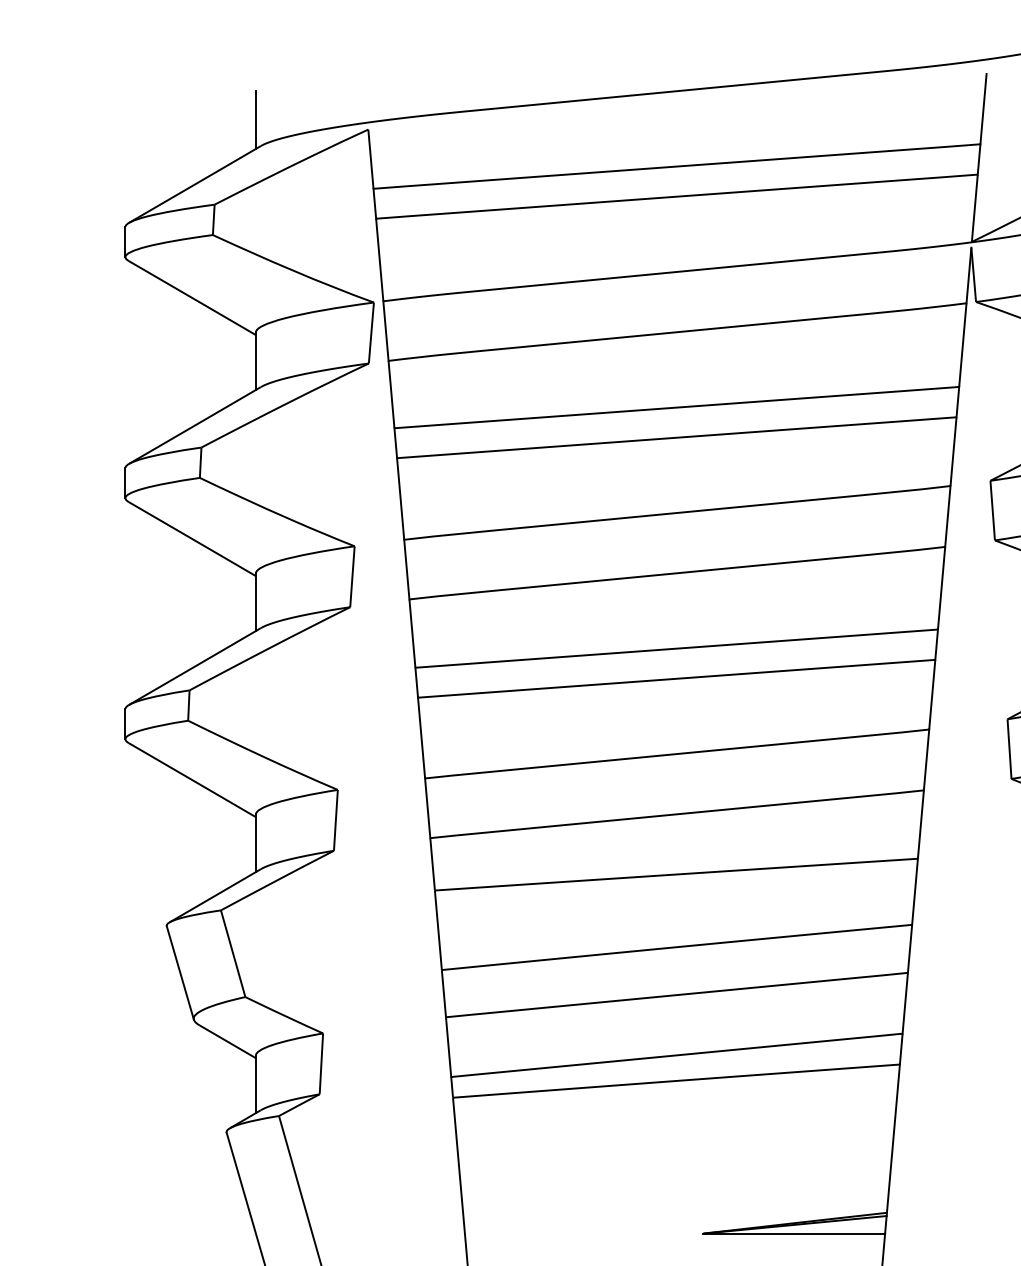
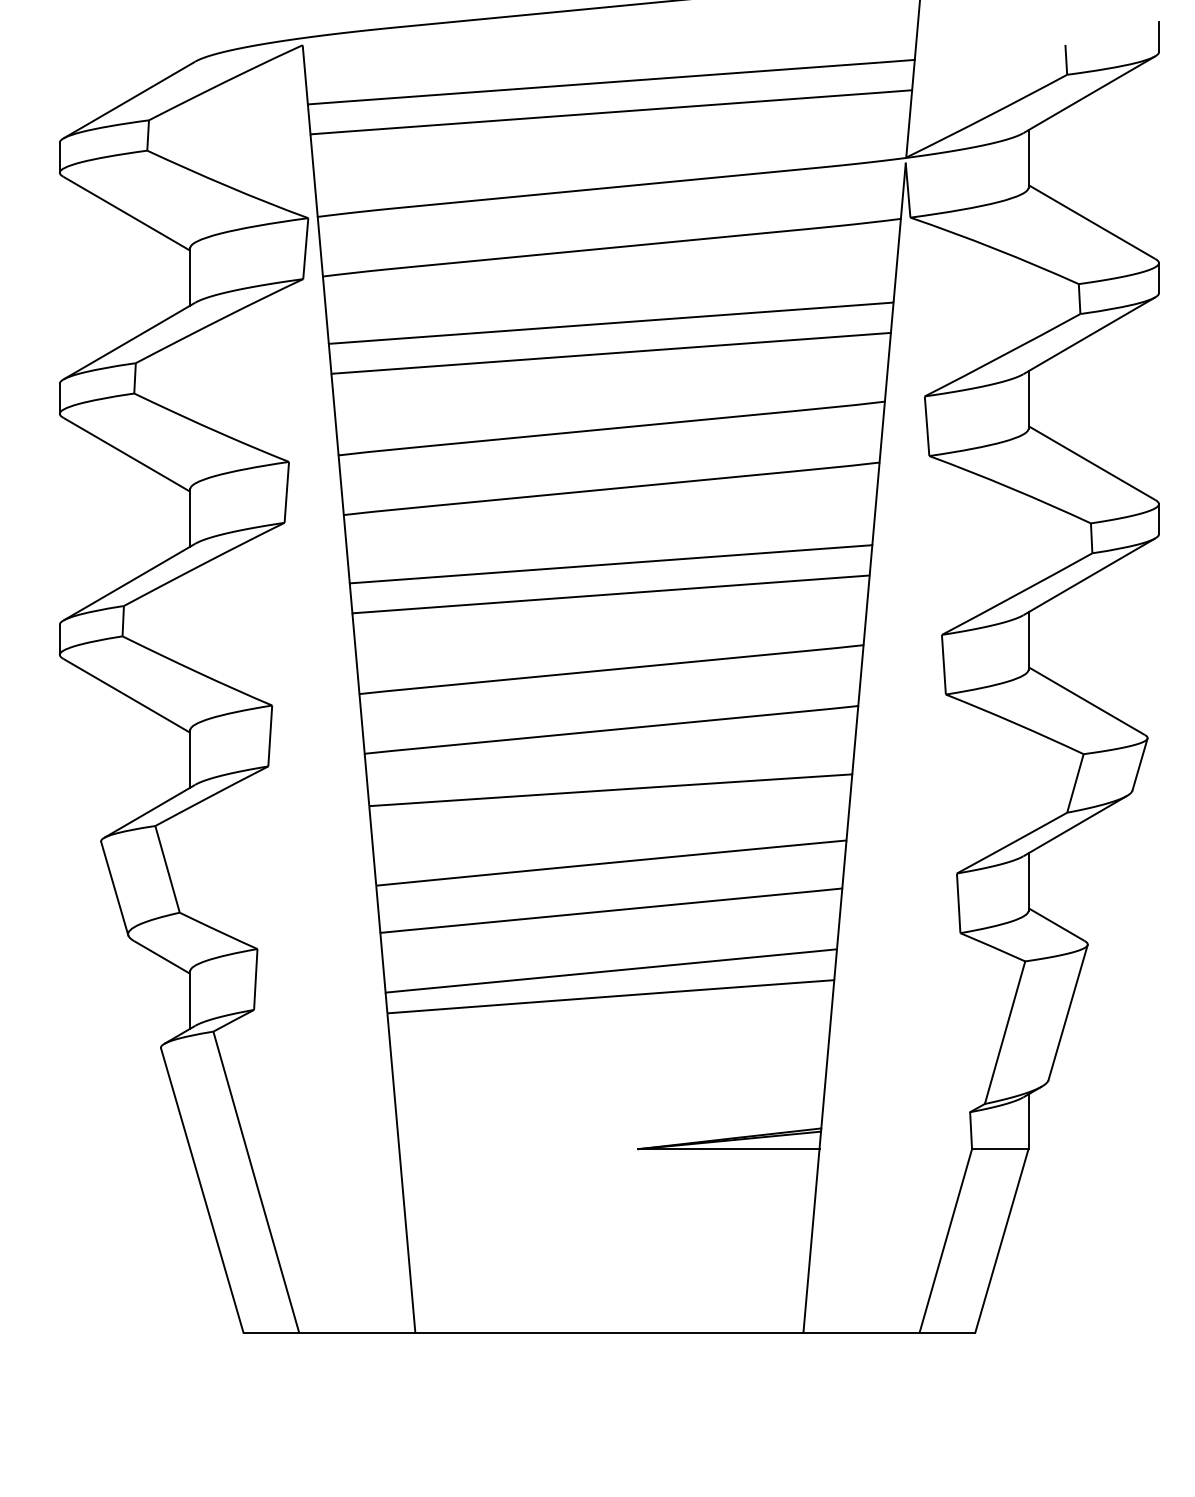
line: (256, 119) -> (190, 35), removed

